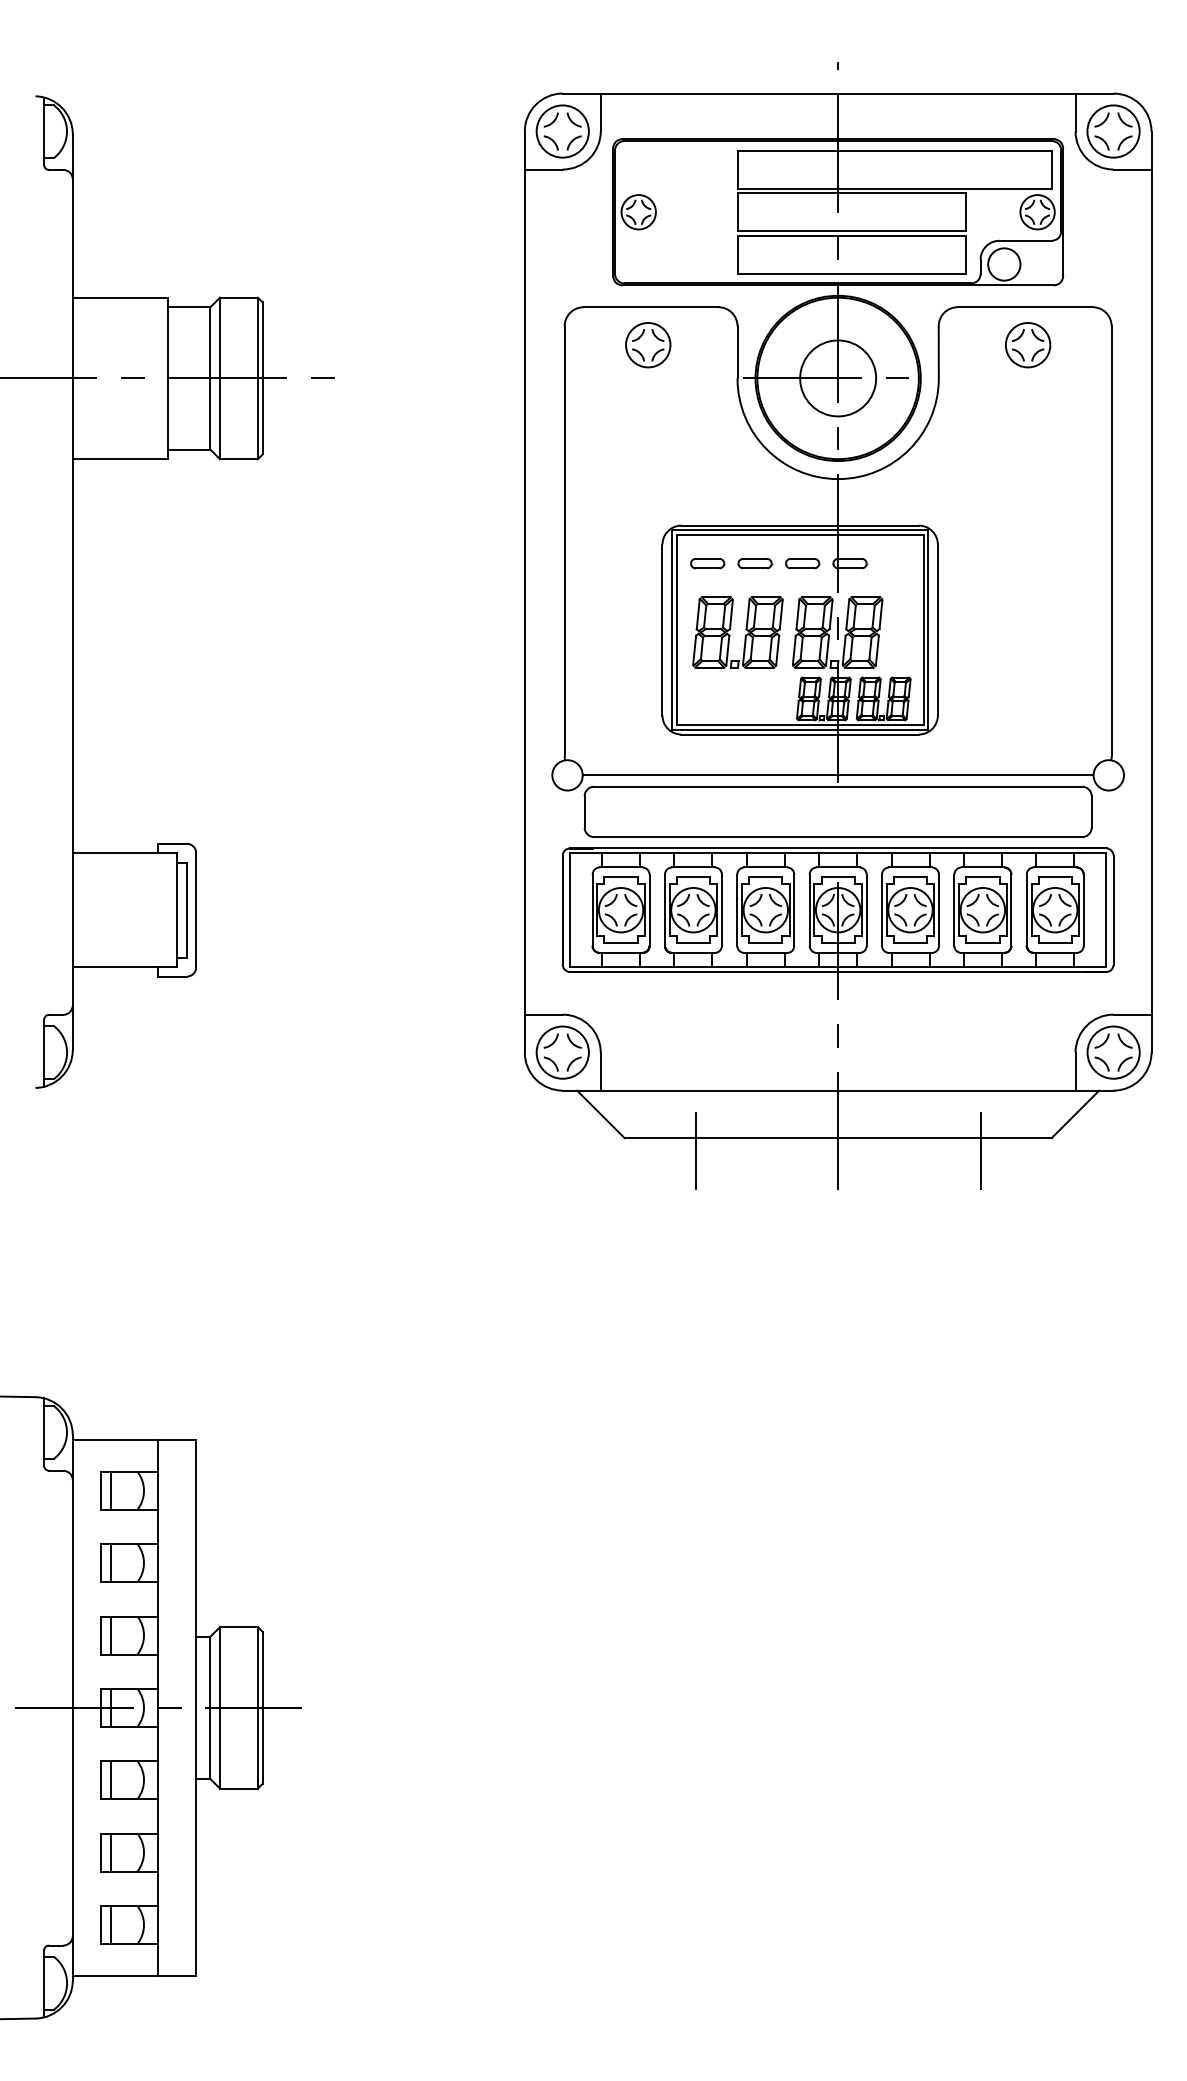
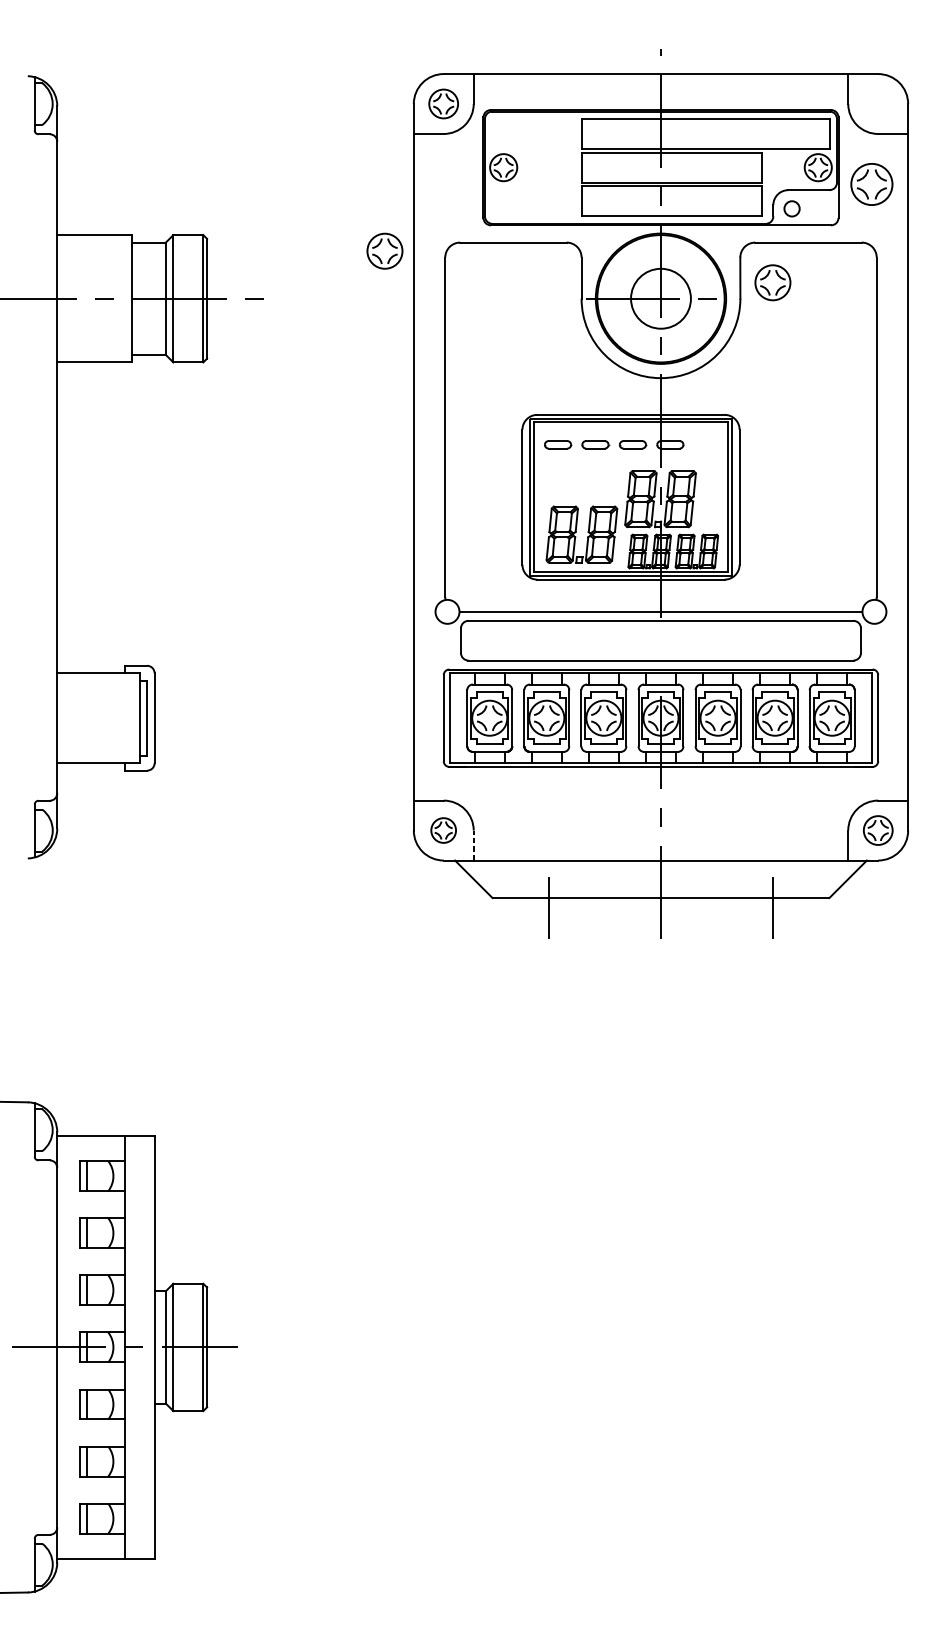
part: (562, 131) -> (443, 103), size x0.7
part: (1113, 131) -> (871, 184), moved
circle: (1004, 264) -> (792, 208), size x0.6
part: (648, 345) -> (385, 251), moved
part: (1028, 345) -> (773, 283), moved
part: (731, 629) -> (576, 532), moved
part: (562, 1052) -> (443, 830), size x0.6
part: (1113, 1052) -> (878, 830), size x0.7
line: (600, 1071) -> (473, 845), solid -> dashed

